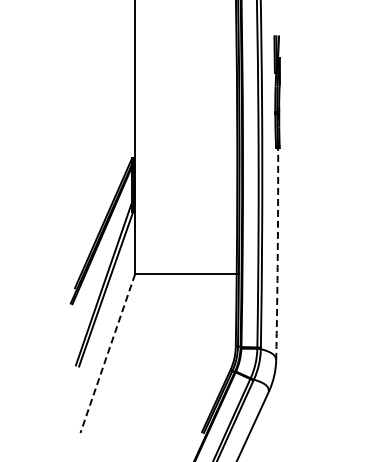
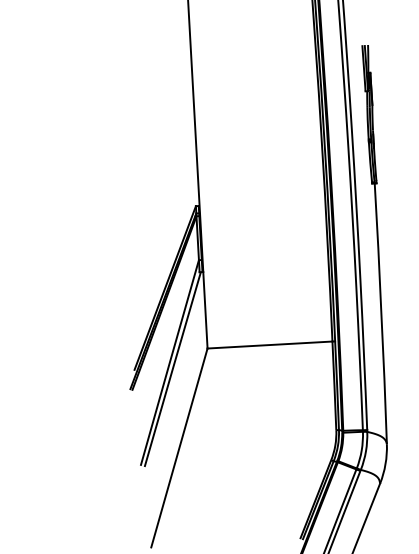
arc: (277, 253) -> (381, 313), dashed -> solid
line: (107, 353) -> (179, 447), dashed -> solid

